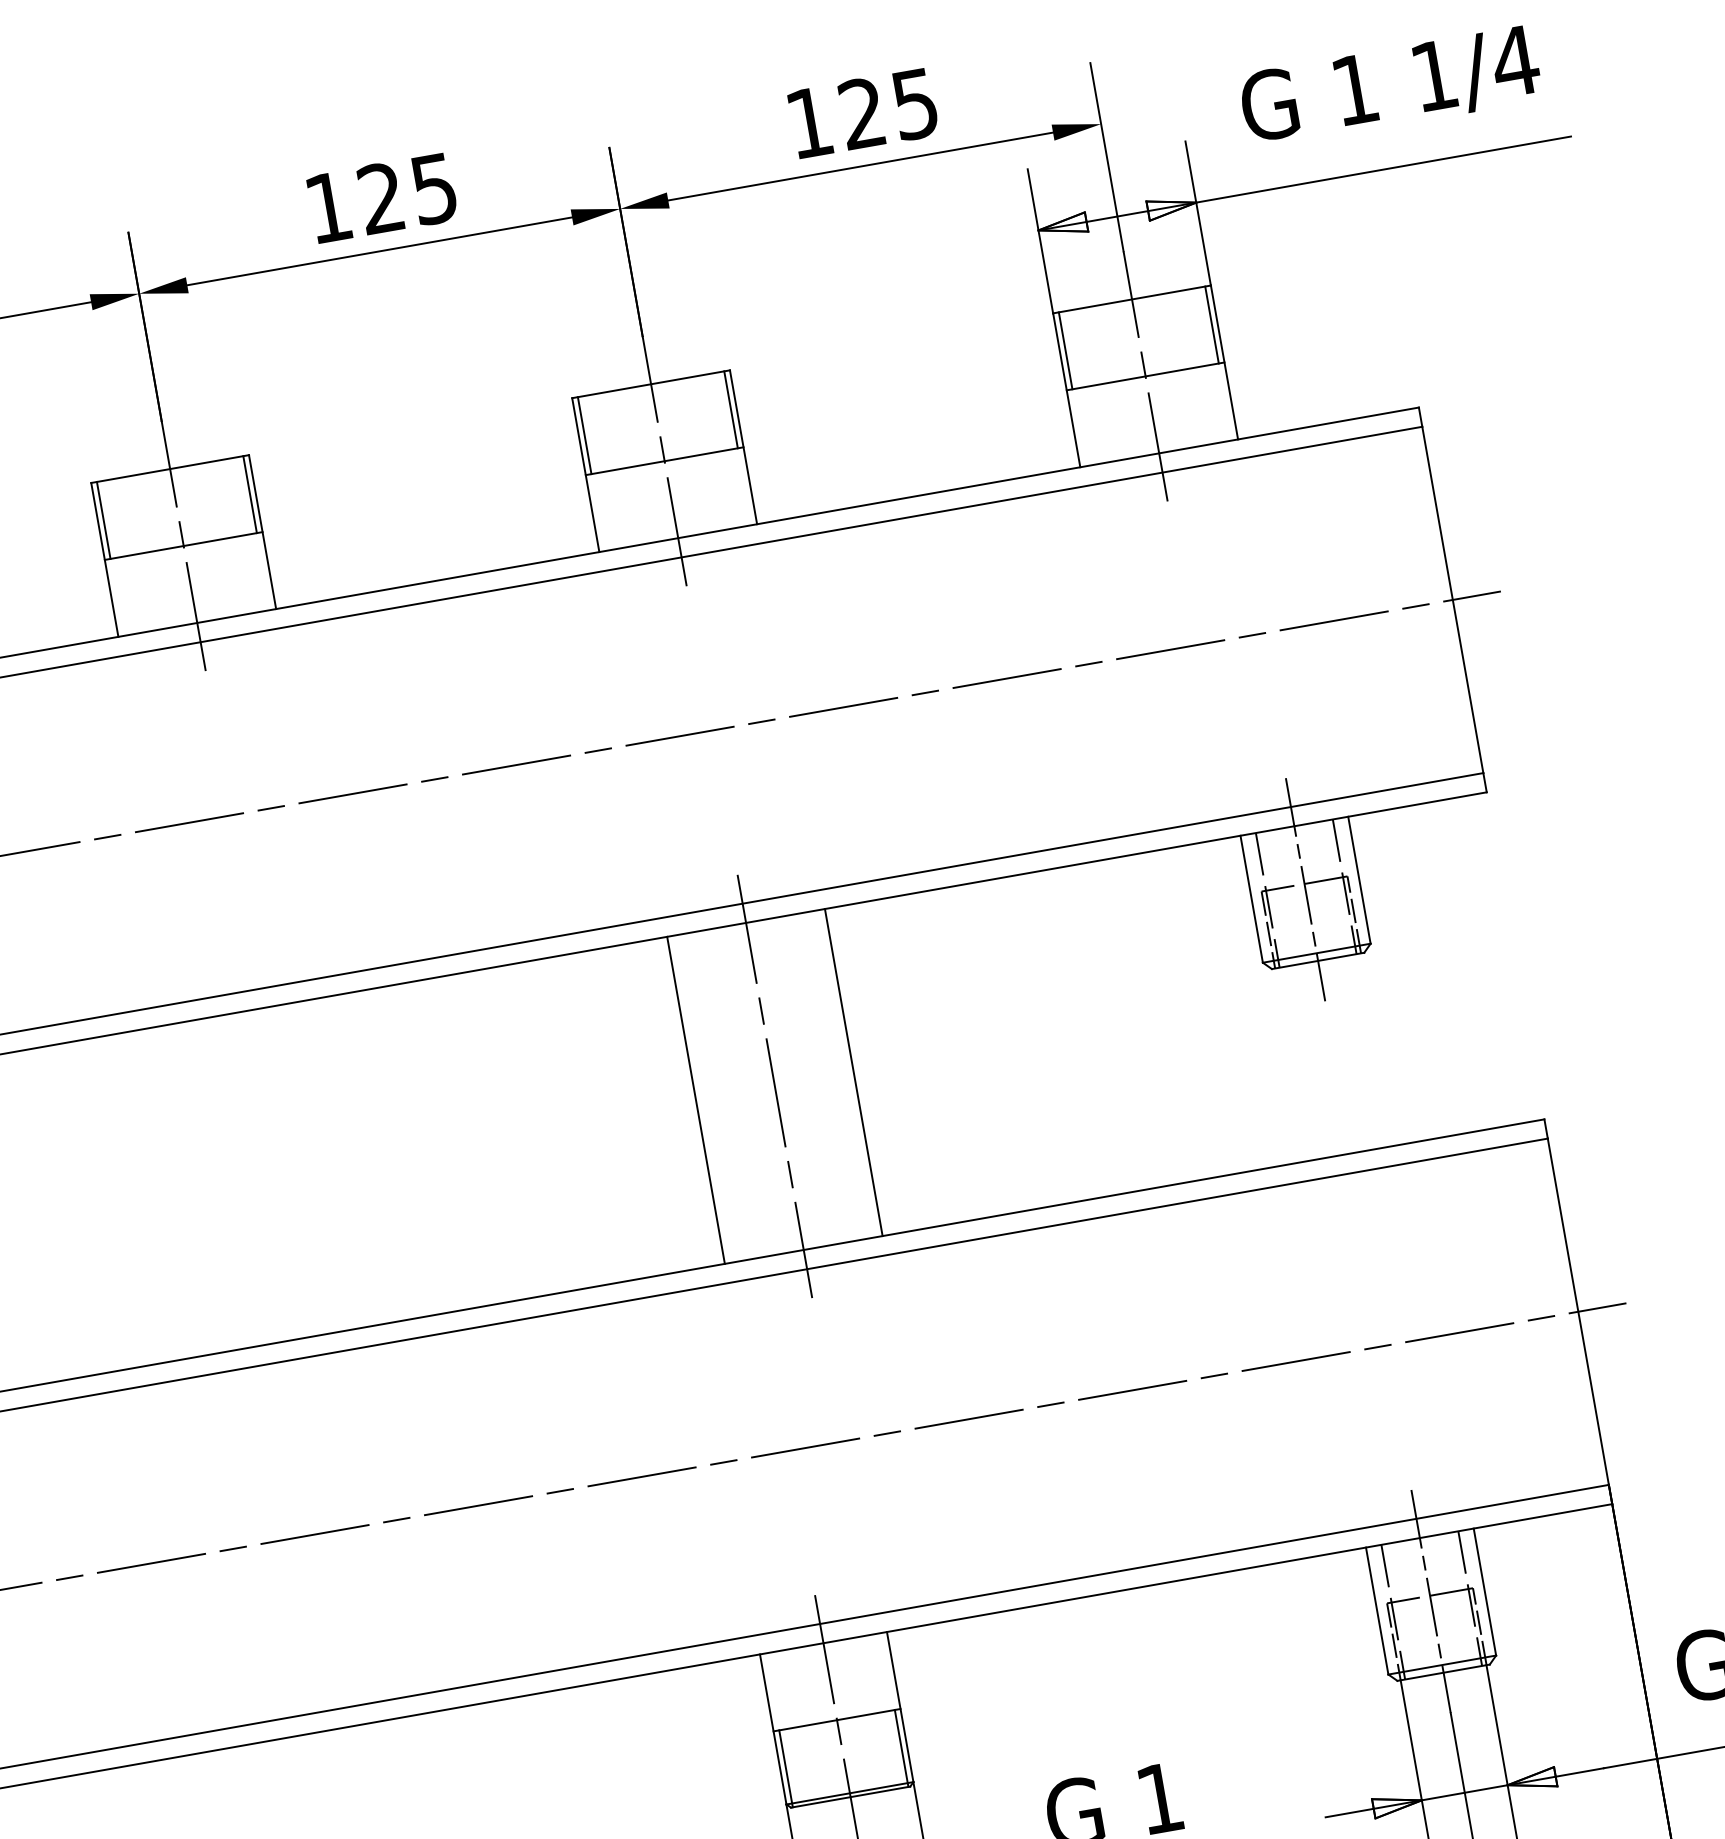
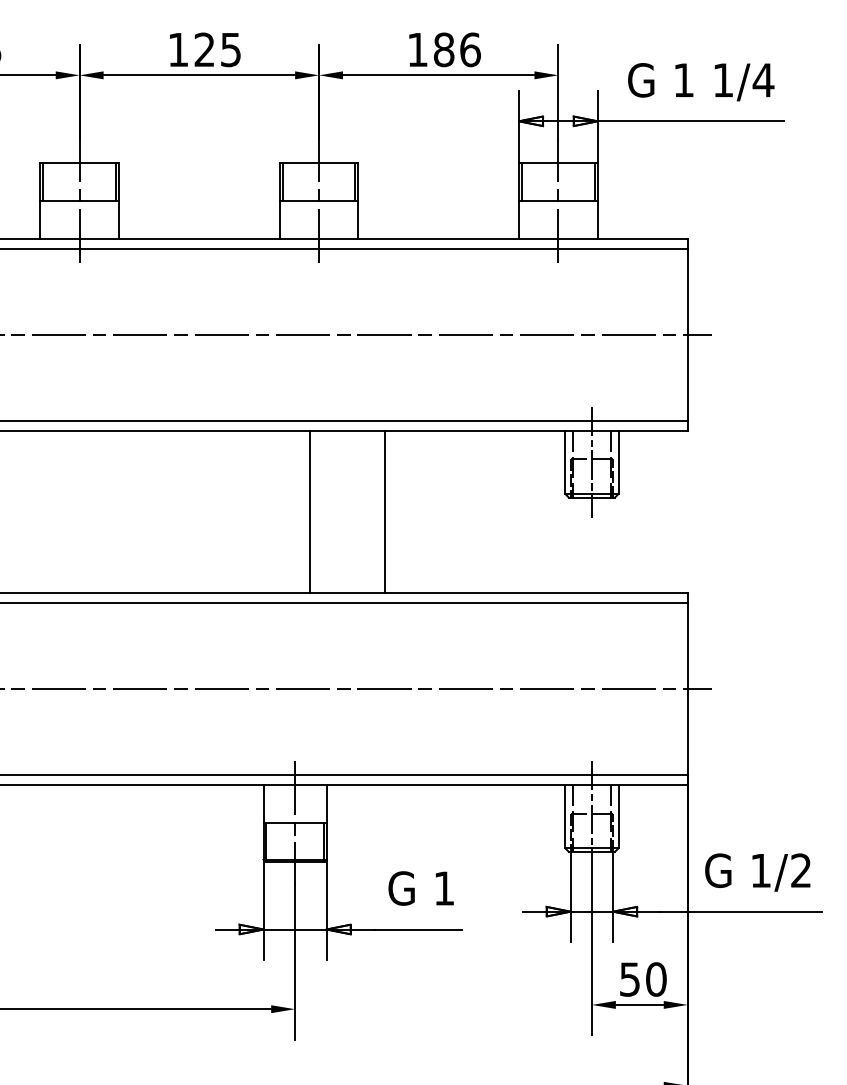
text: (887, 108) -> (456, 49), 125 -> 186
line: (853, 1071) -> (385, 511), moved
line: (775, 1085) -> (319, 511), removed
line: (695, 1099) -> (309, 511), moved

